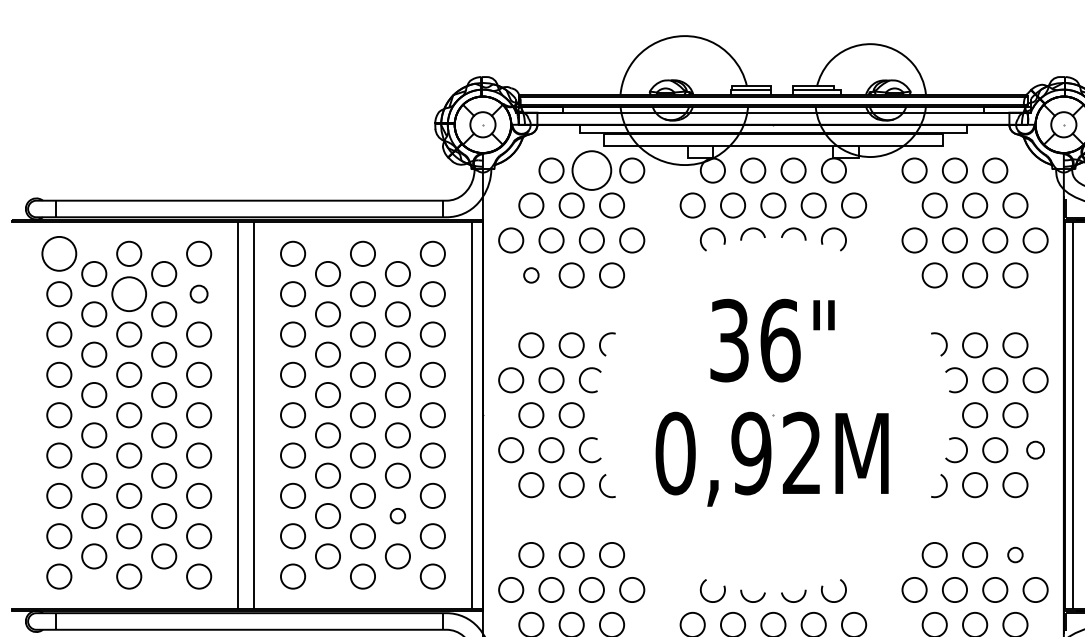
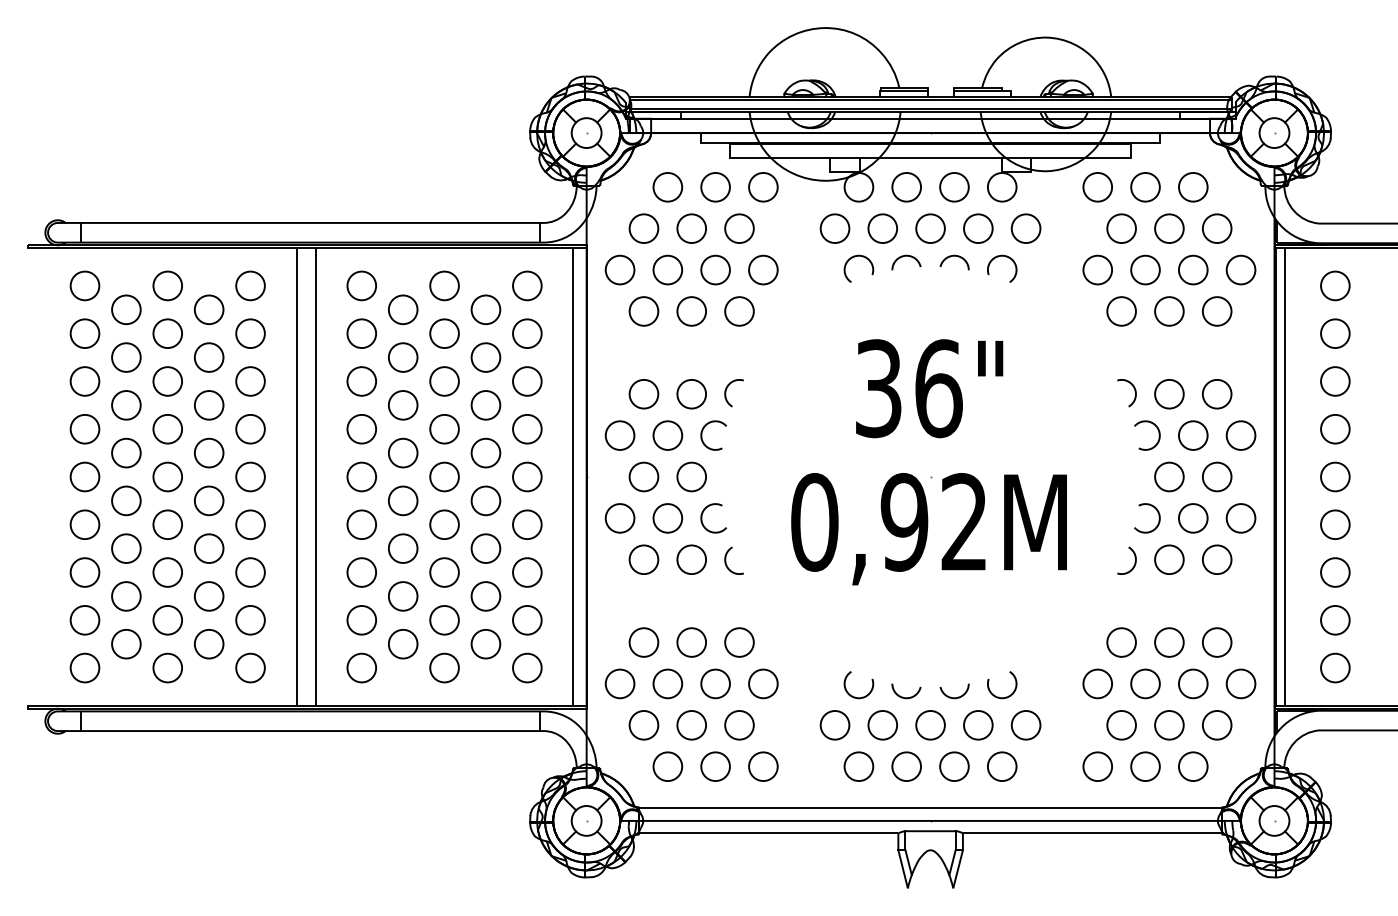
circle: (591, 169) -> (715, 186), size x0.62
circle: (58, 253) -> (84, 285), size x0.71
circle: (530, 275) -> (643, 311), size x1.67
circle: (128, 294) -> (167, 333), size x0.71
circle: (199, 294) -> (250, 333), size x1.43
circle: (1035, 450) -> (1240, 518), size x1.43
circle: (397, 516) -> (485, 596), size x1.67
circle: (1014, 554) -> (1216, 642), size x1.67

